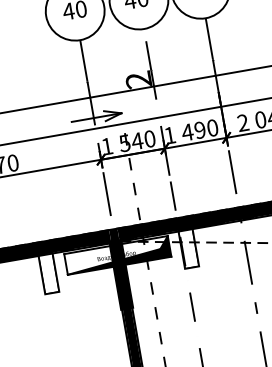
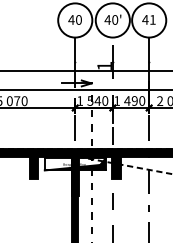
text: (138, 78) -> (104, 65), 2 -> 1
fill: (188, 248) -> (116, 167), added
fill: (47, 273) -> (33, 167), added

